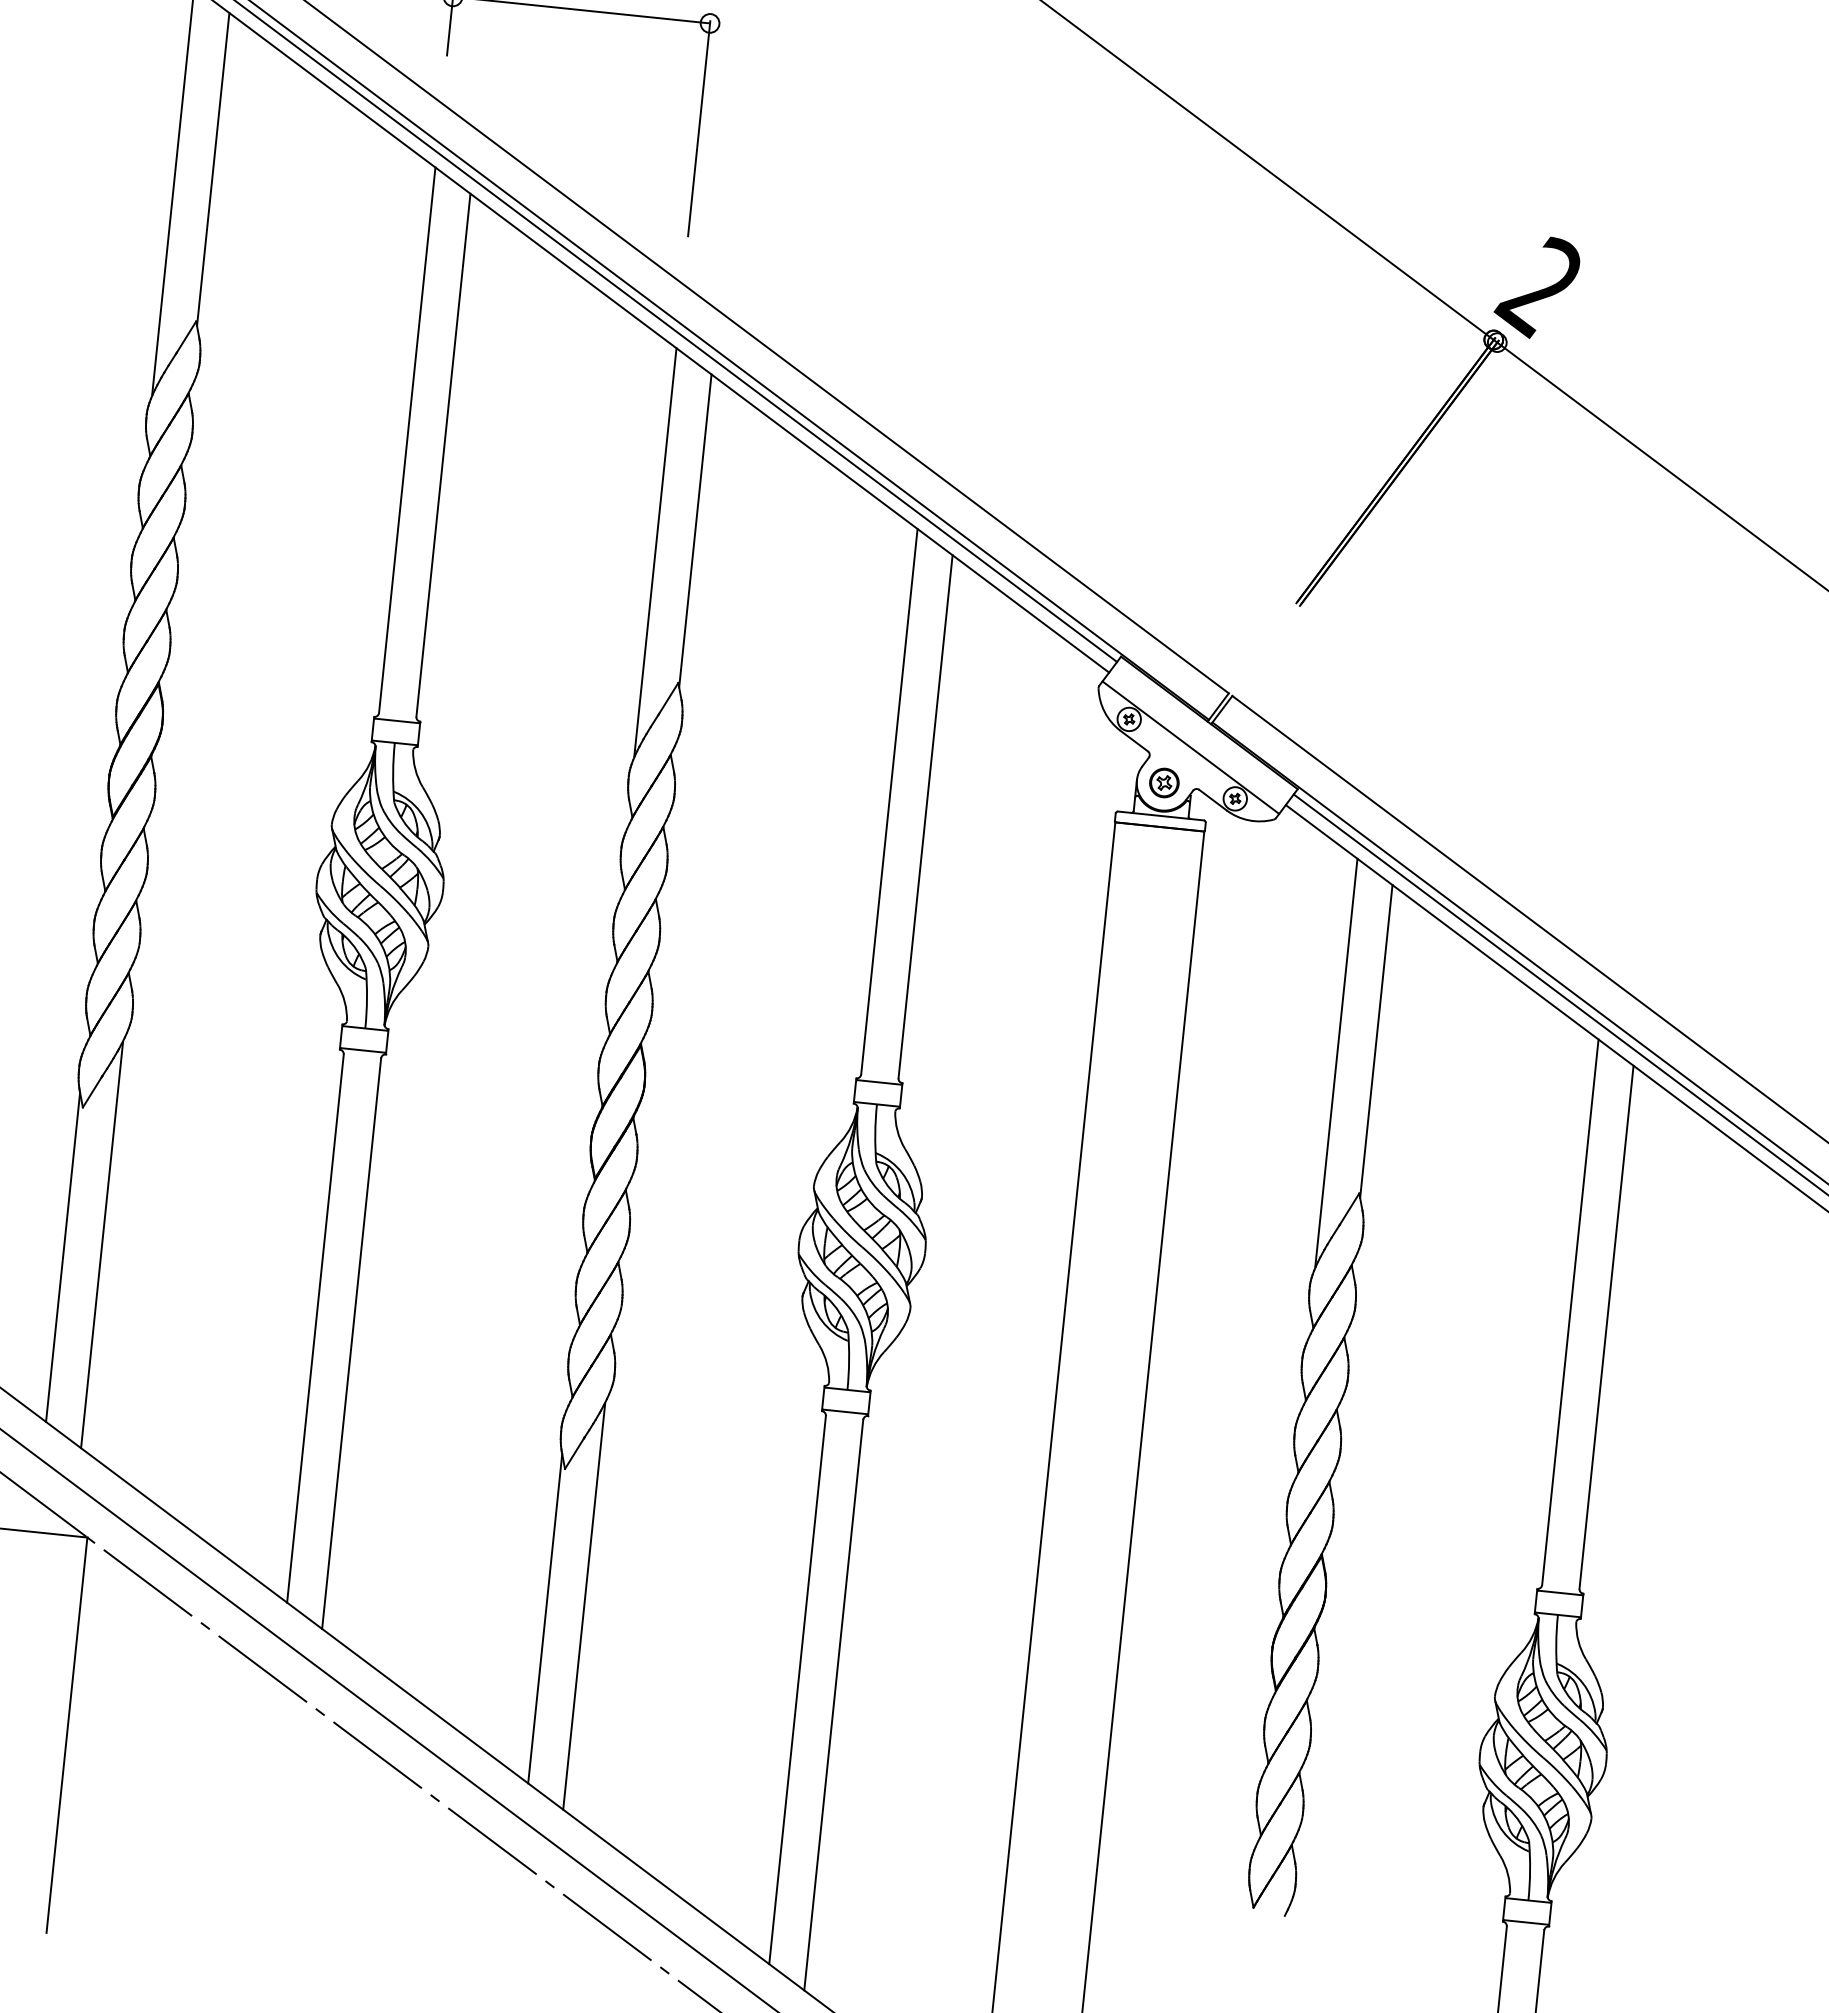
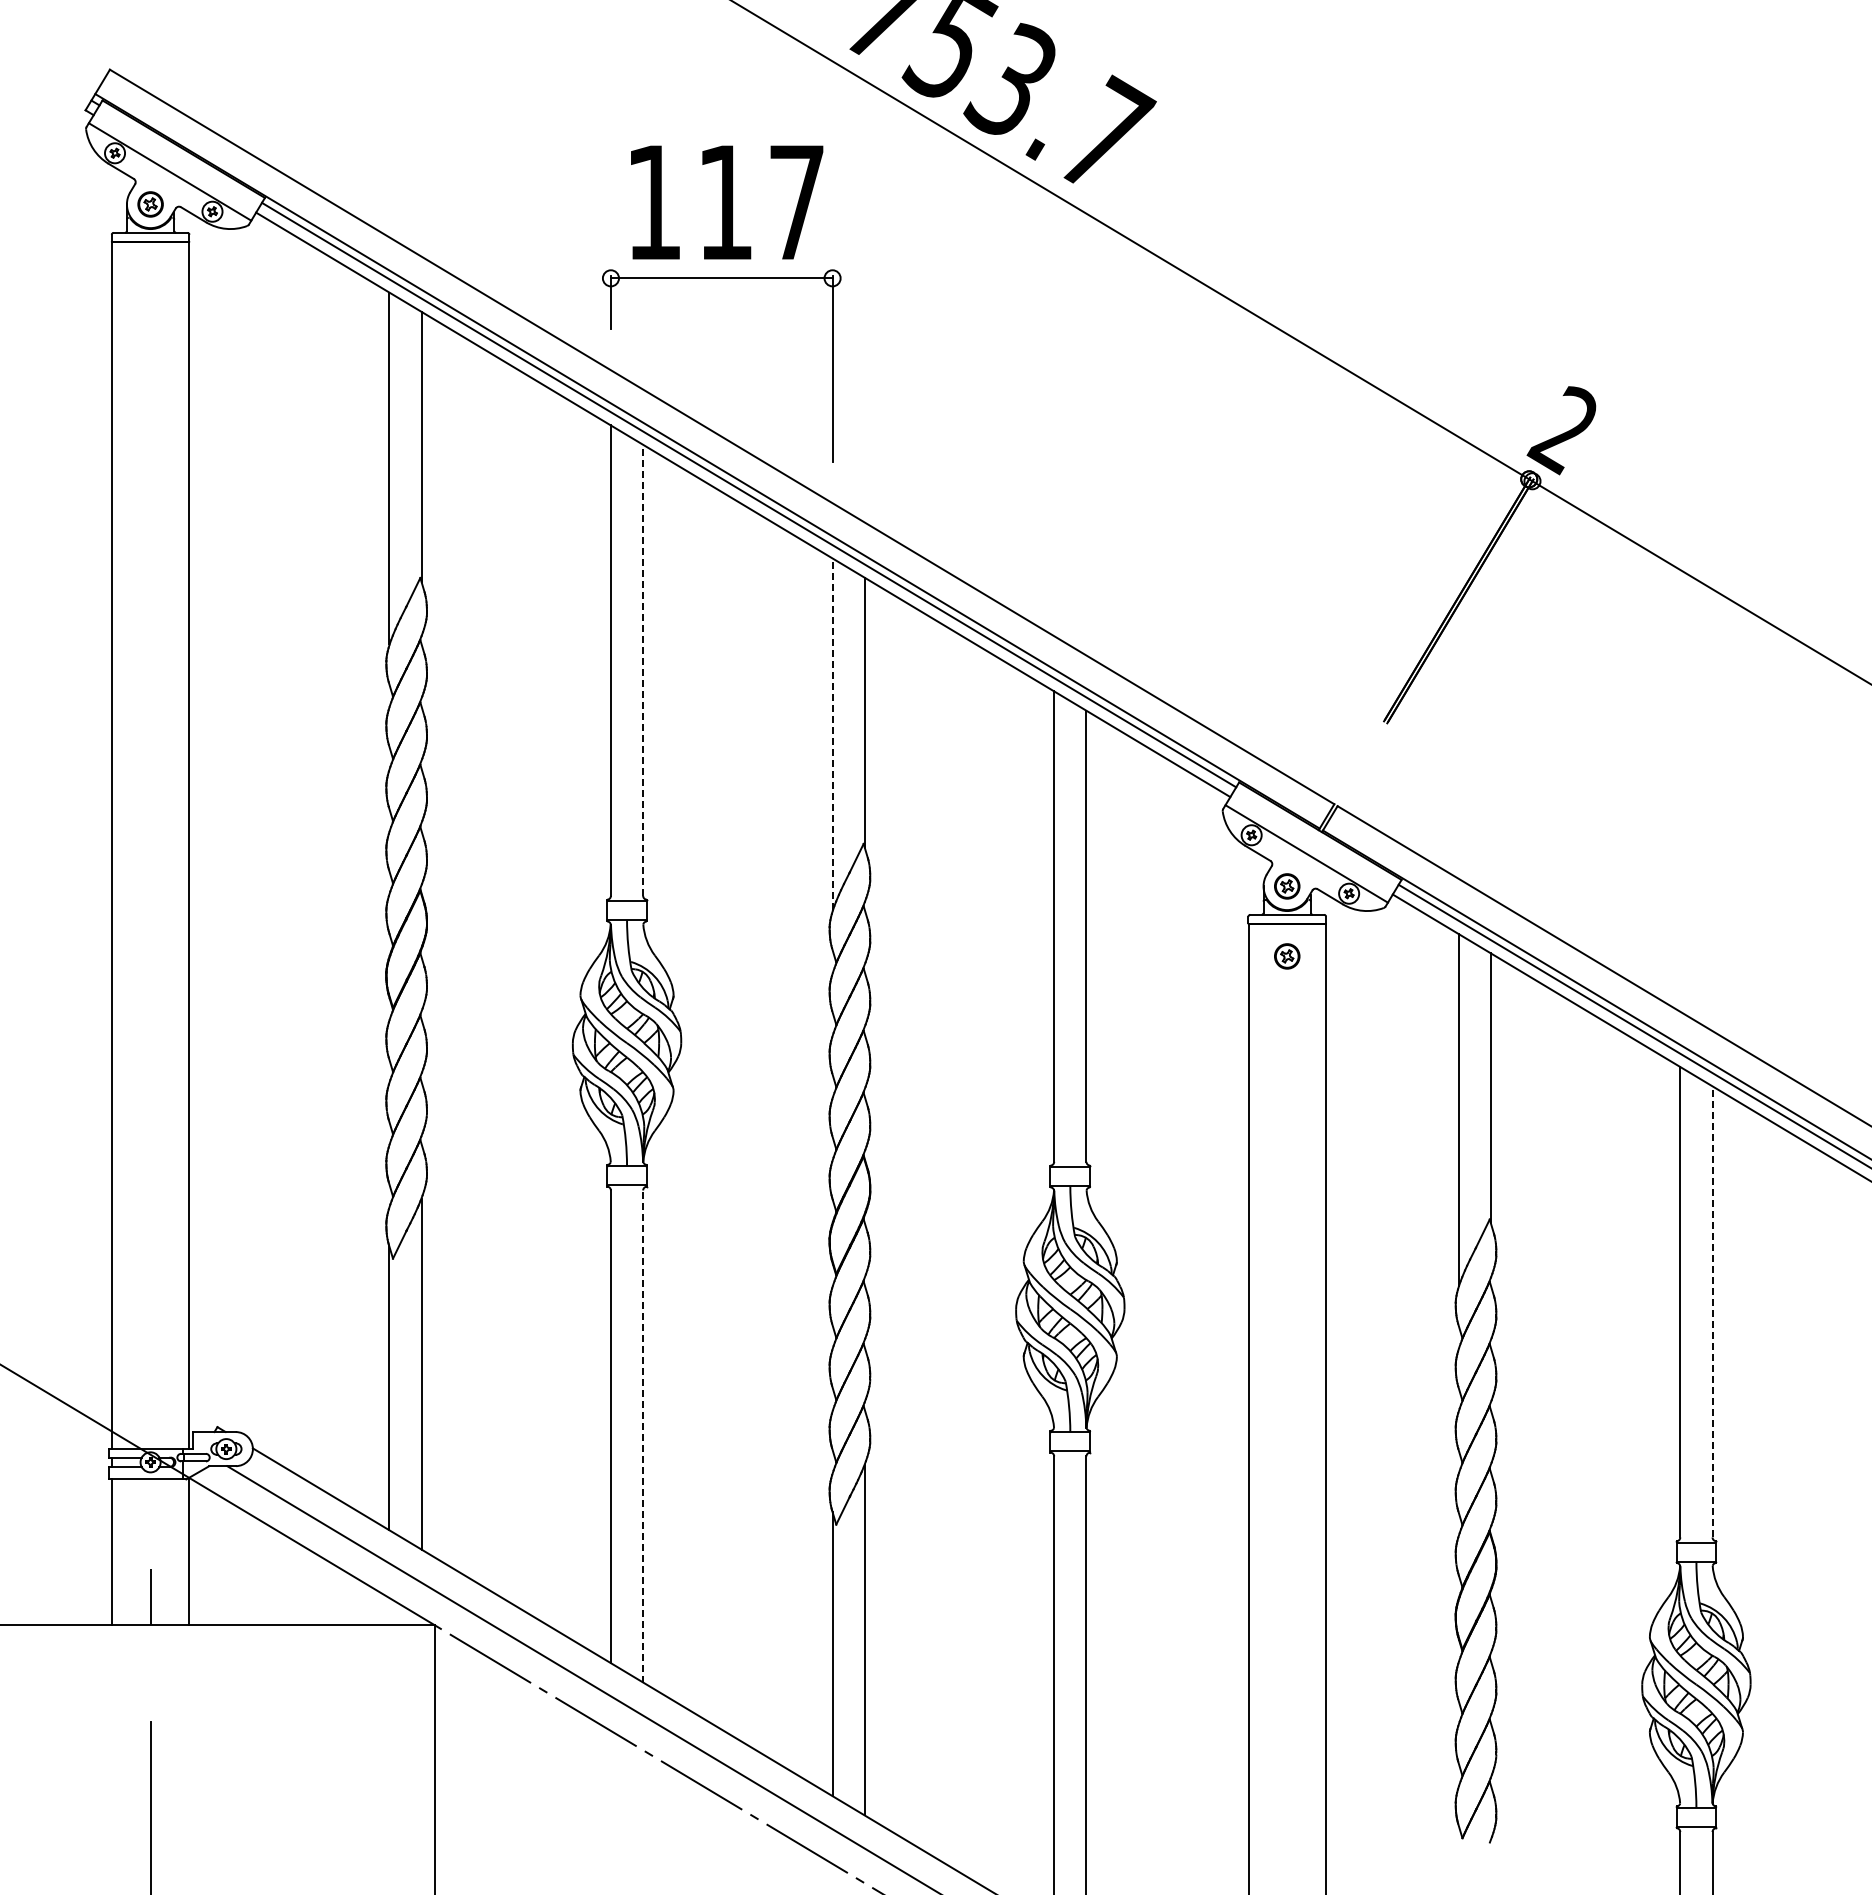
line: (443, 455) -> (643, 670), solid -> dashed
line: (655, 552) -> (832, 734), solid -> dashed
part: (1156, 864) -> (1287, 956), added
line: (1606, 1326) -> (1712, 1311), solid -> dashed
line: (352, 1342) -> (643, 1435), solid -> dashed

